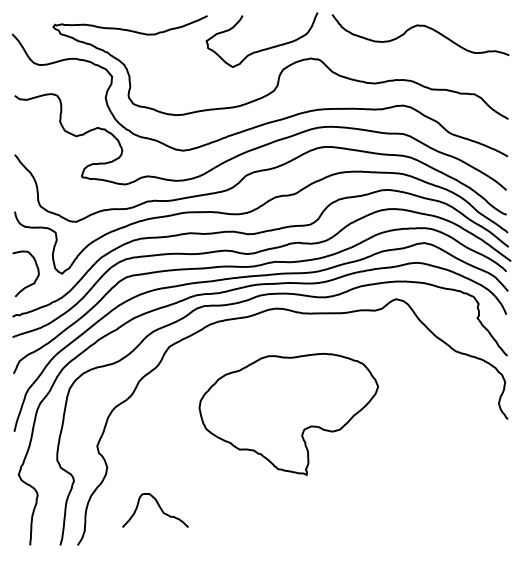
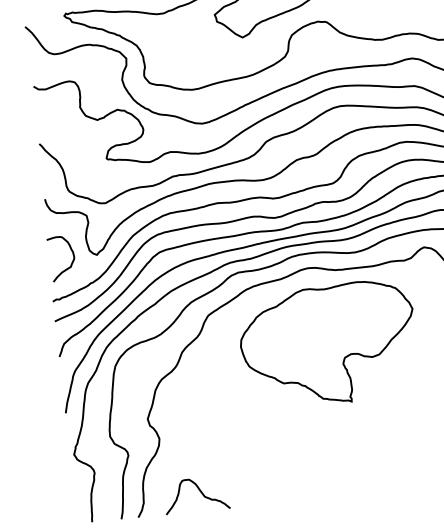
part: (288, 414) -> (328, 344), moved
curve: (159, 508) -> (200, 492), moved

